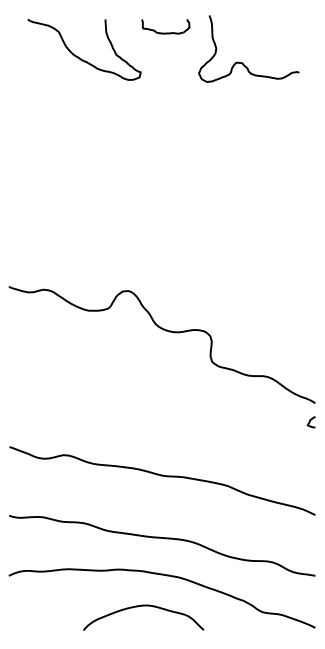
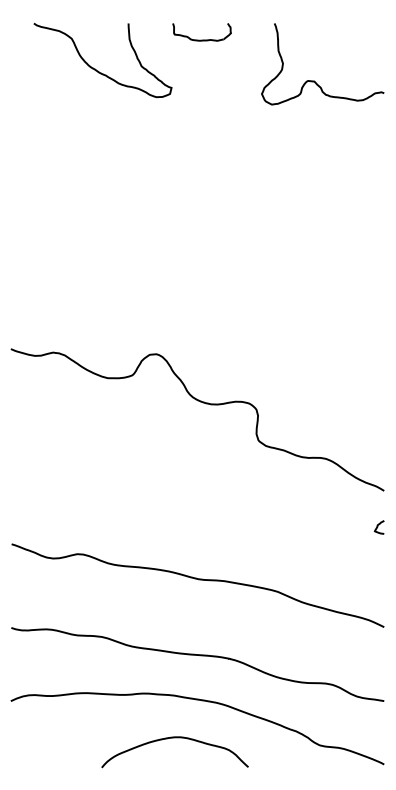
curve: (242, 62) -> (314, 80), moved
curve: (310, 422) -> (378, 527), moved

